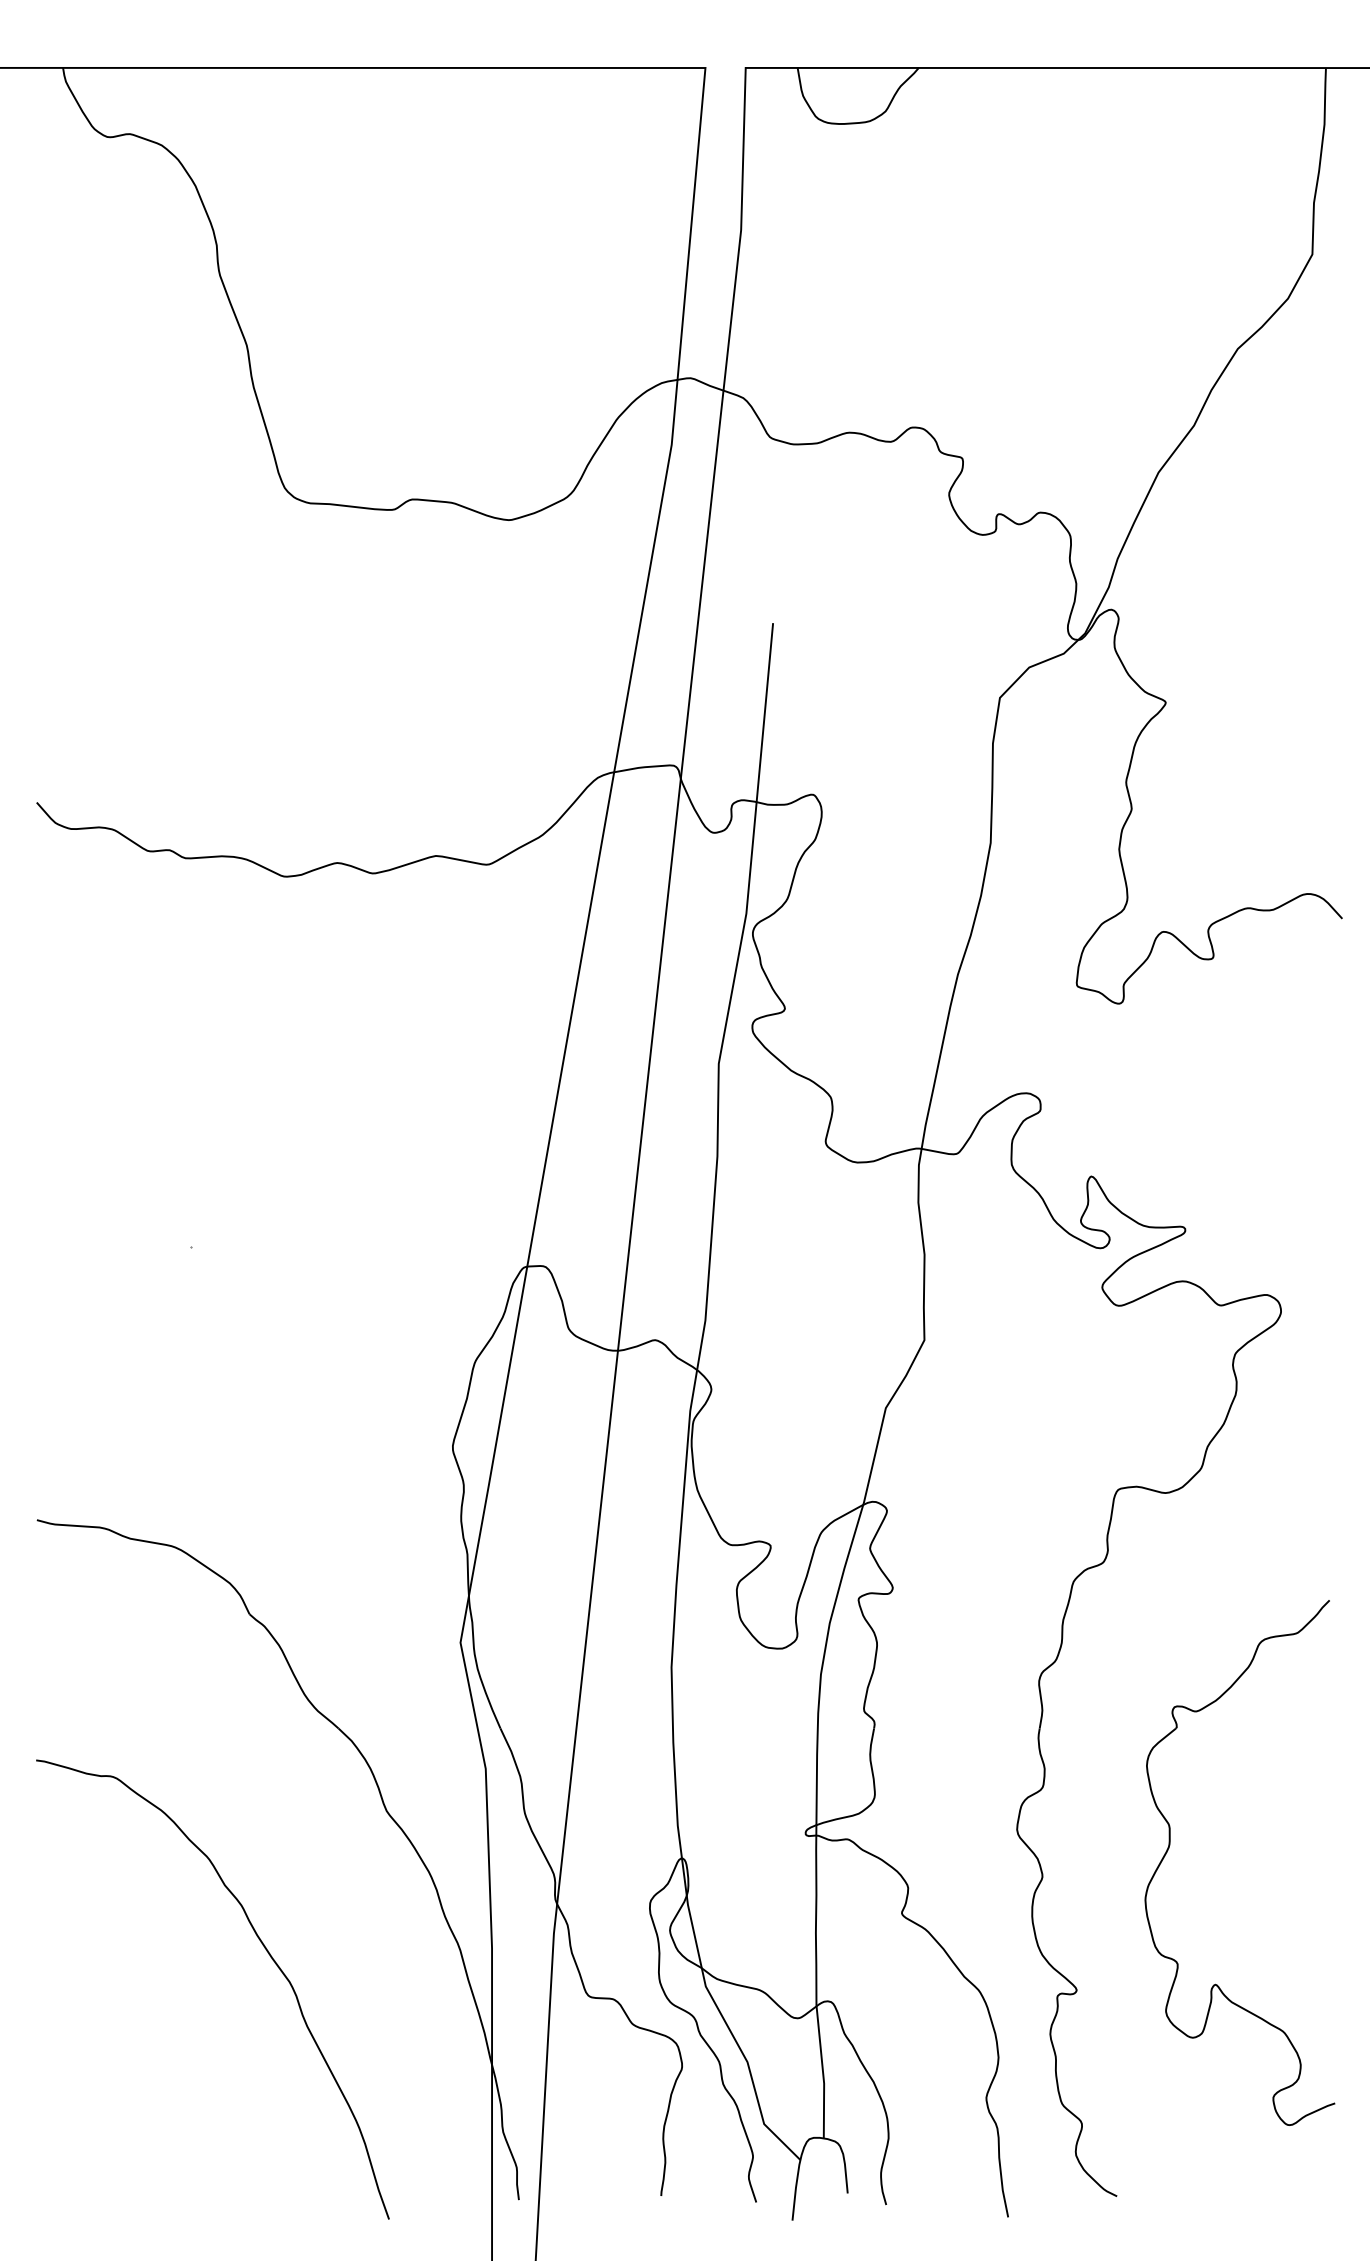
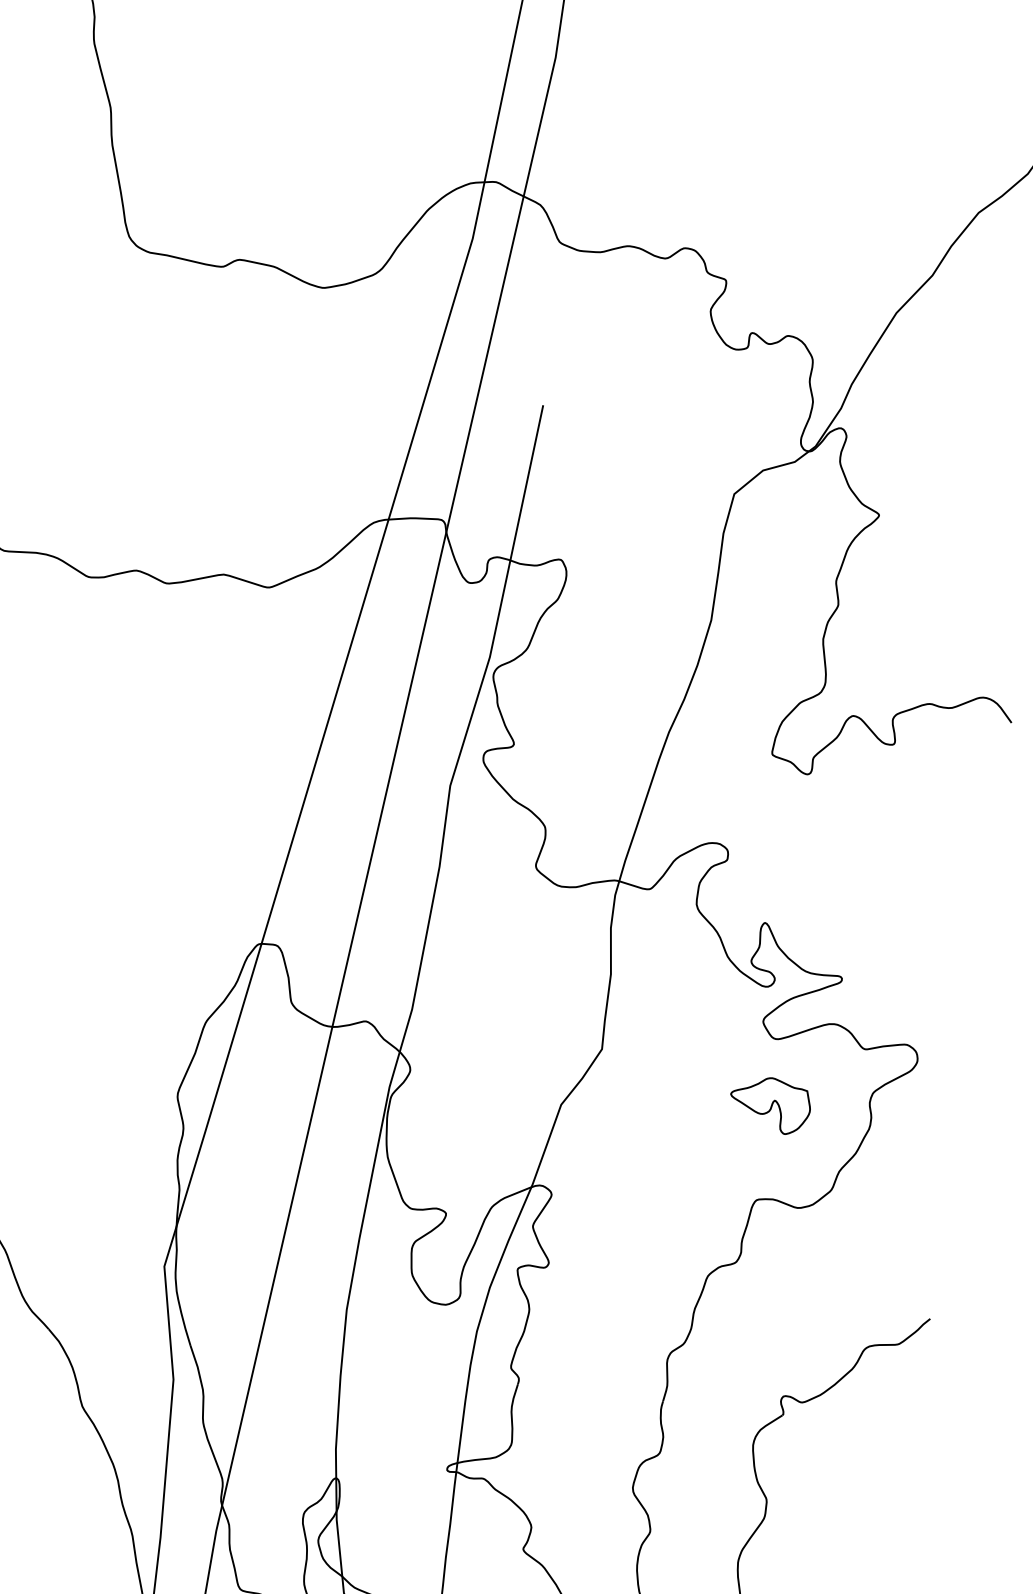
part: (1120, 1380) -> (769, 1104), added

